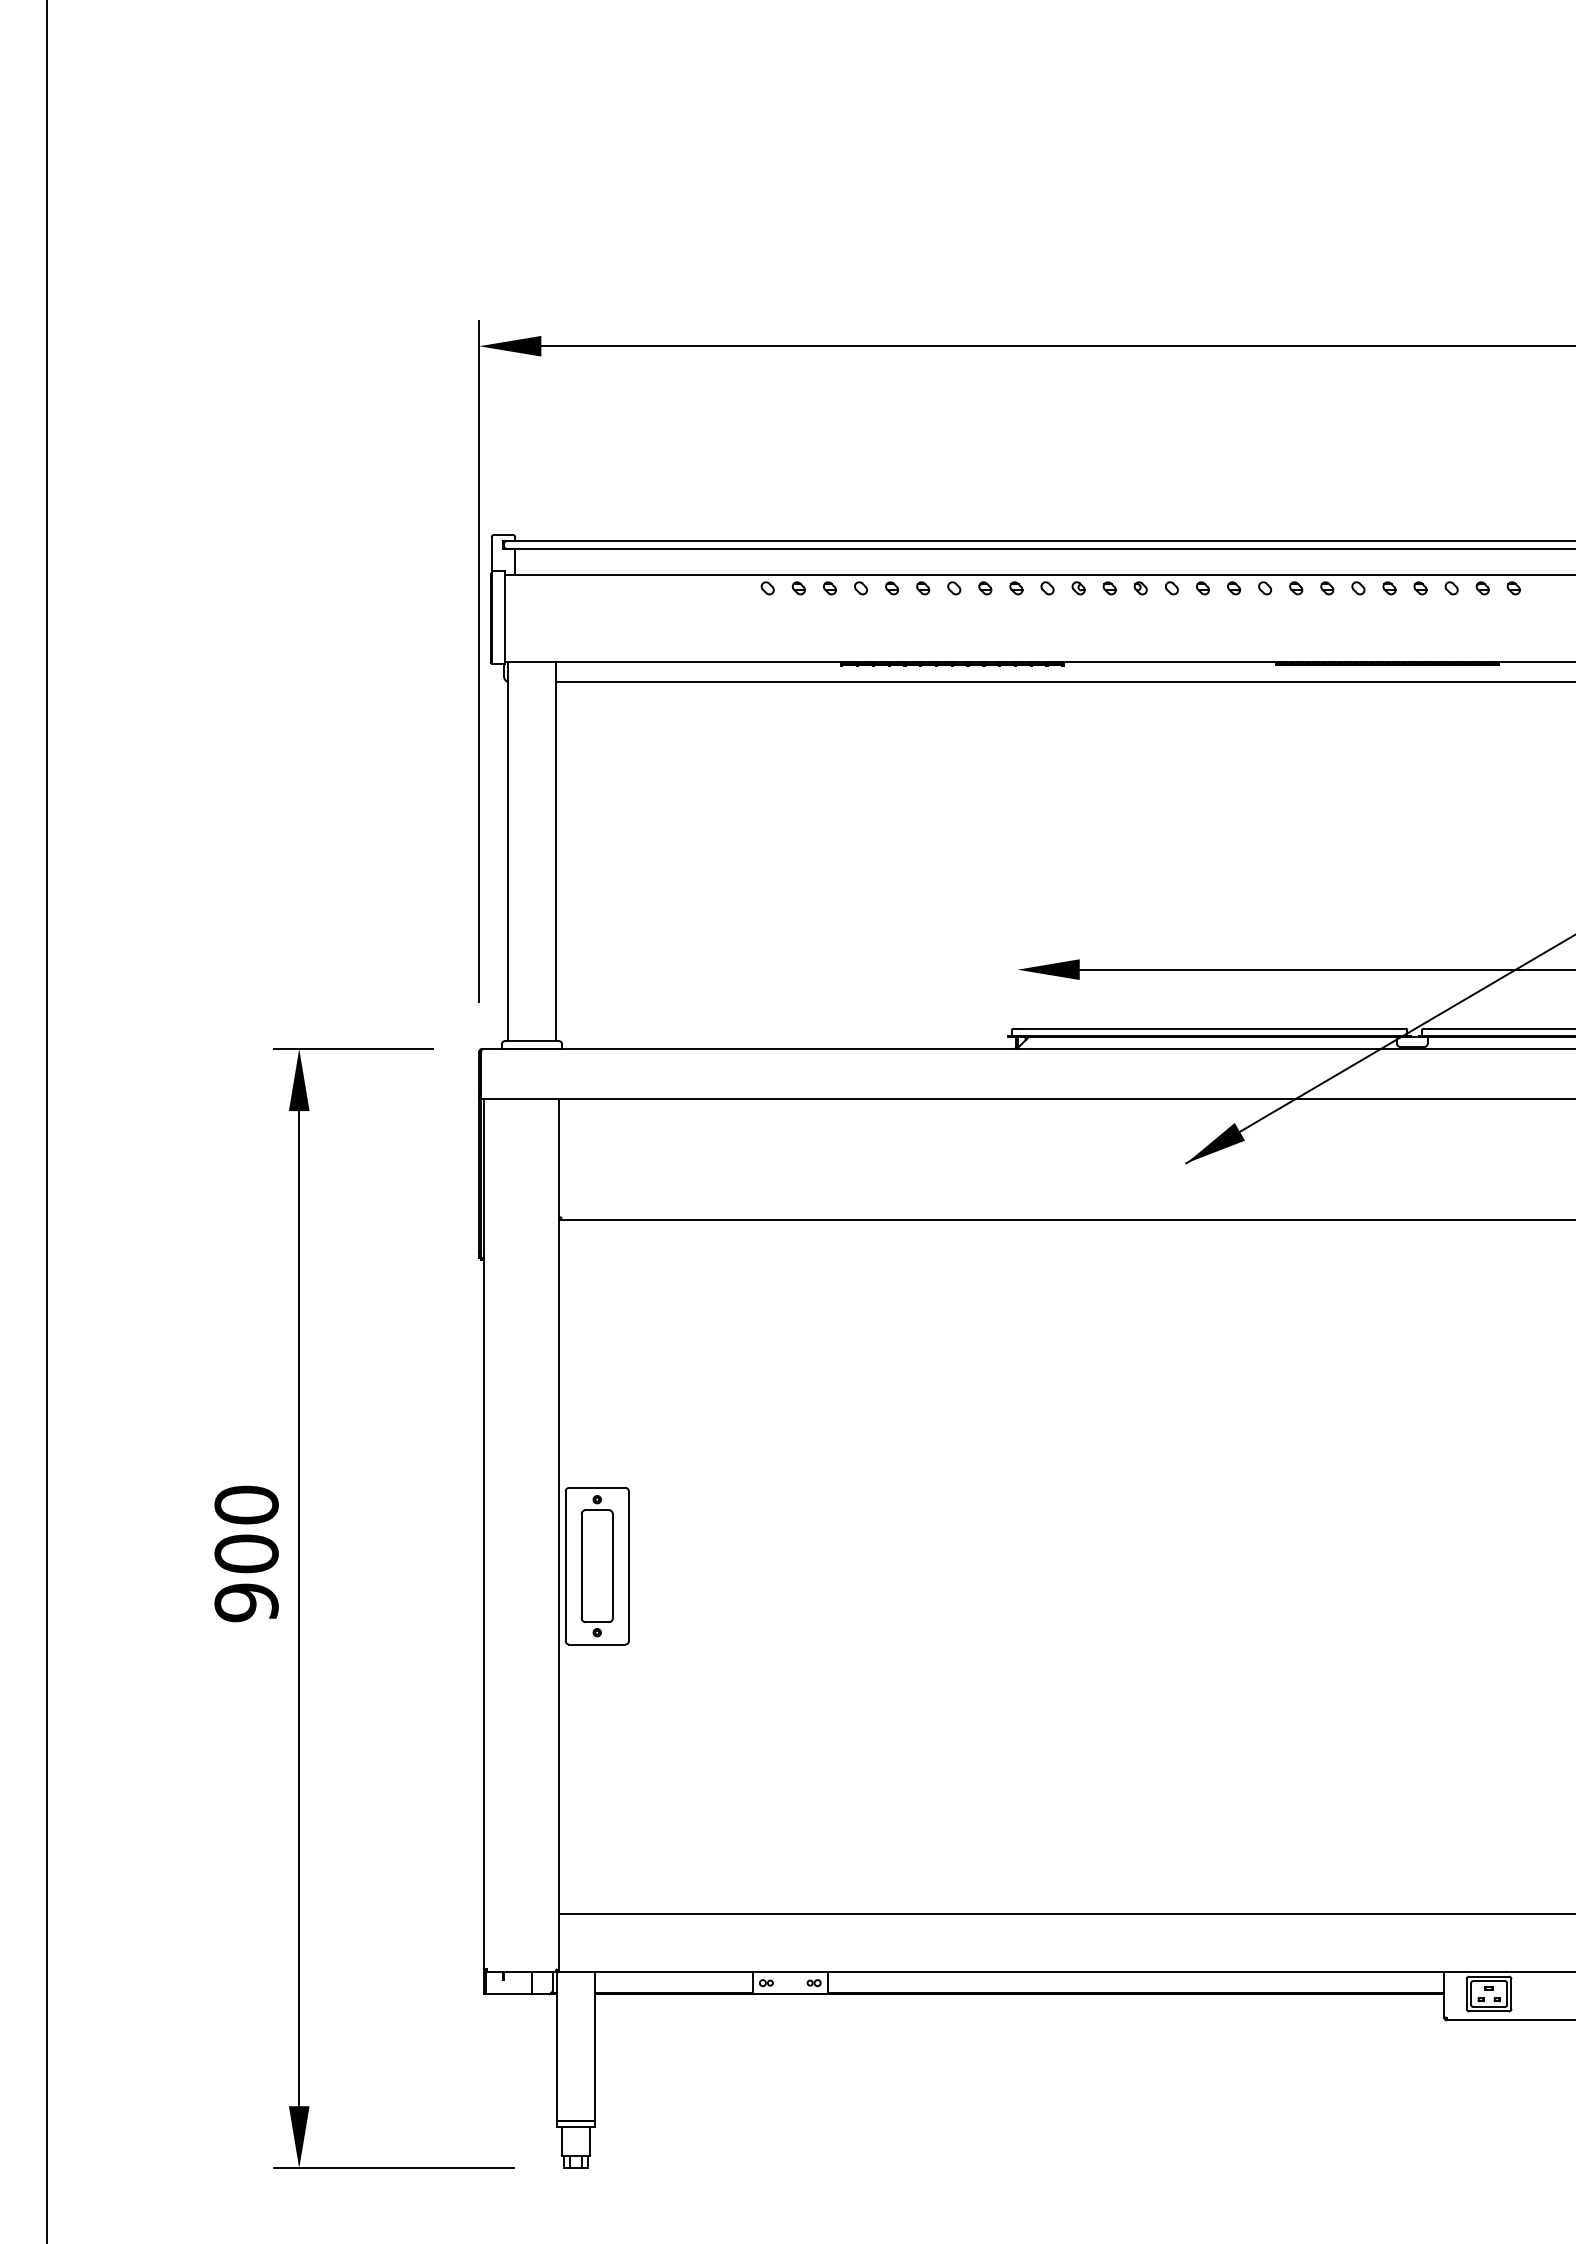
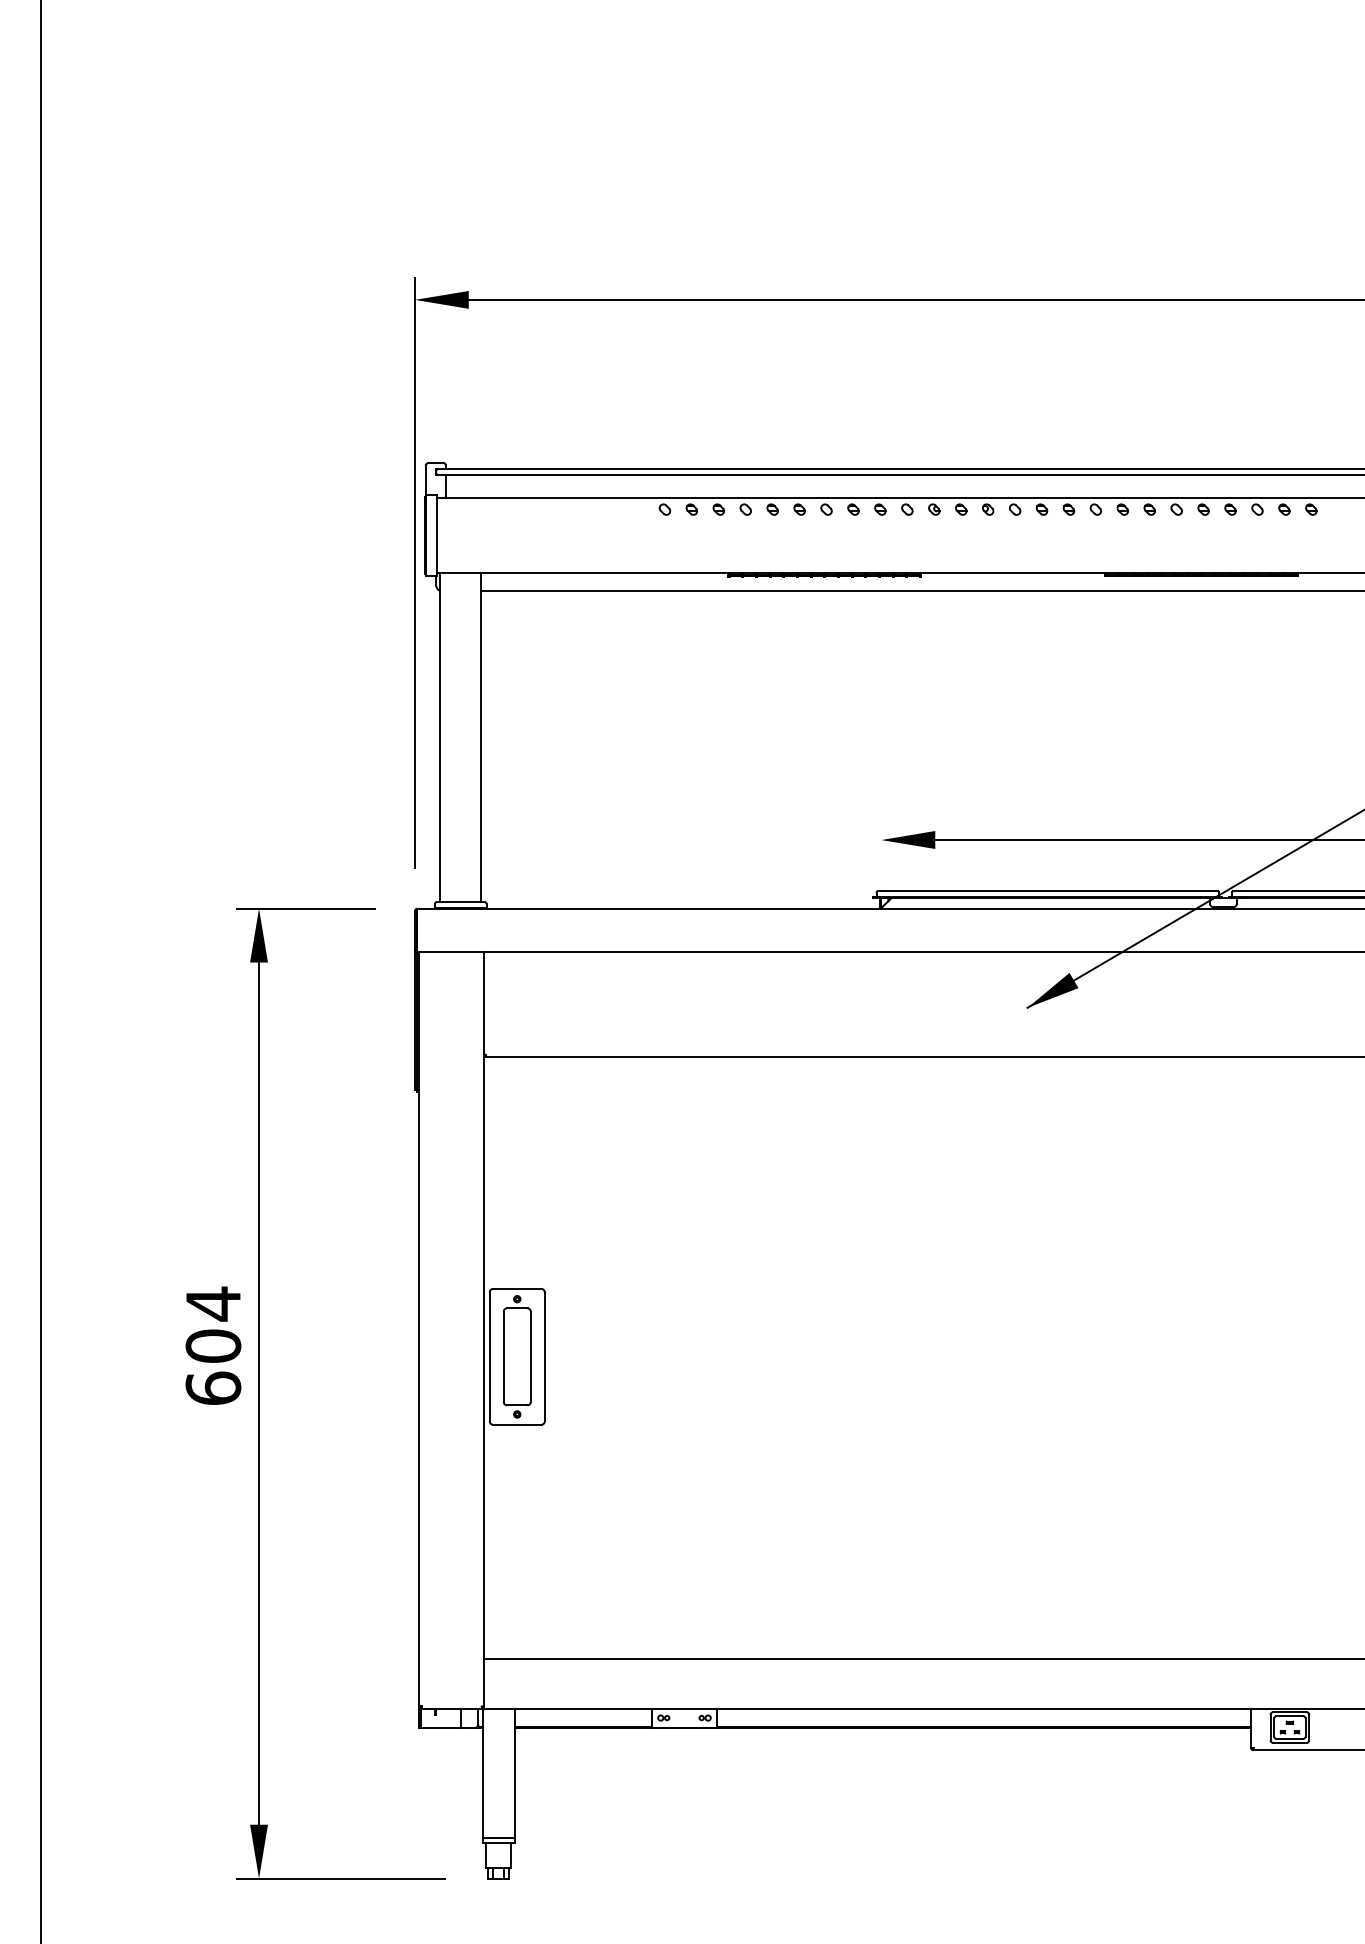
text: (246, 1553) -> (213, 1345), 900 -> 604

